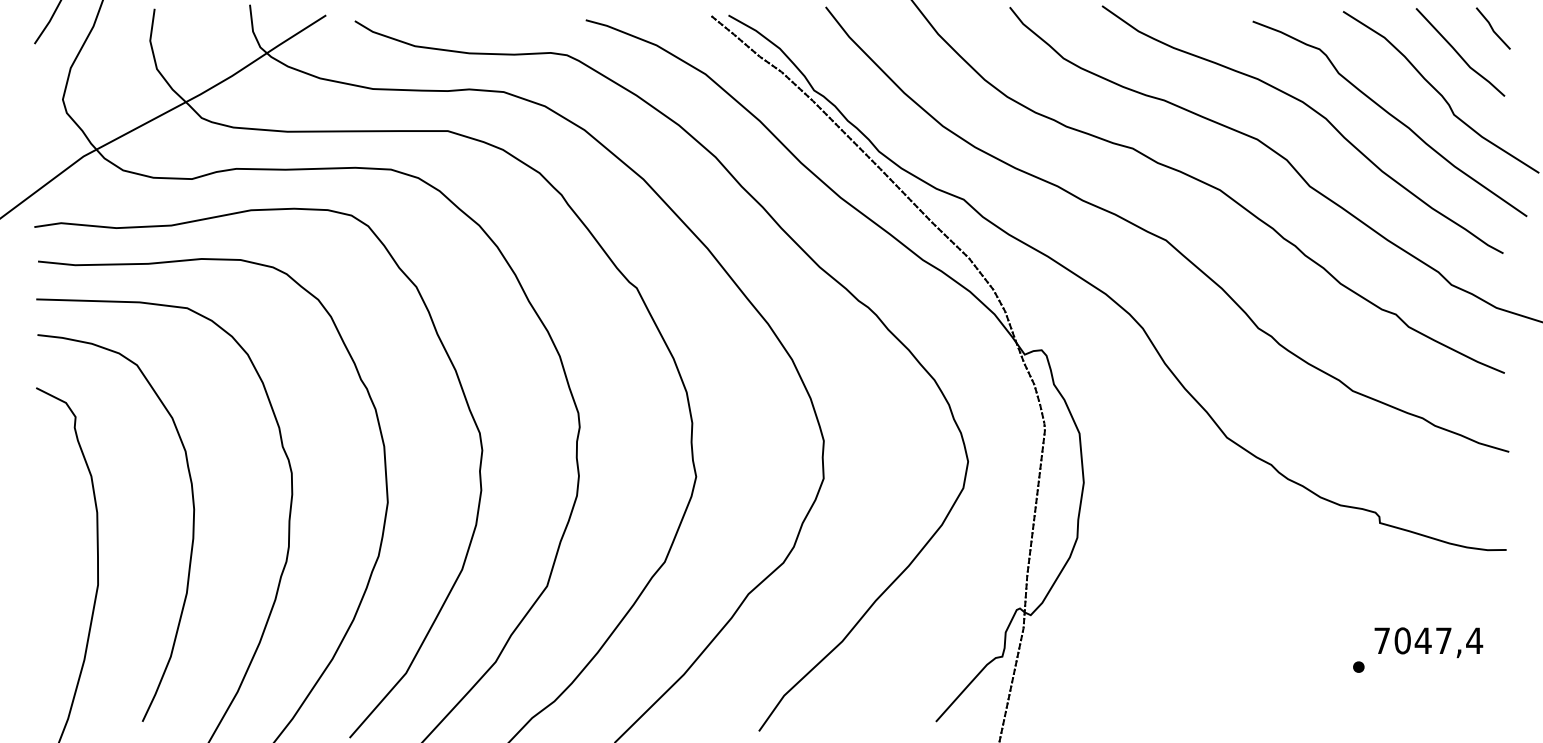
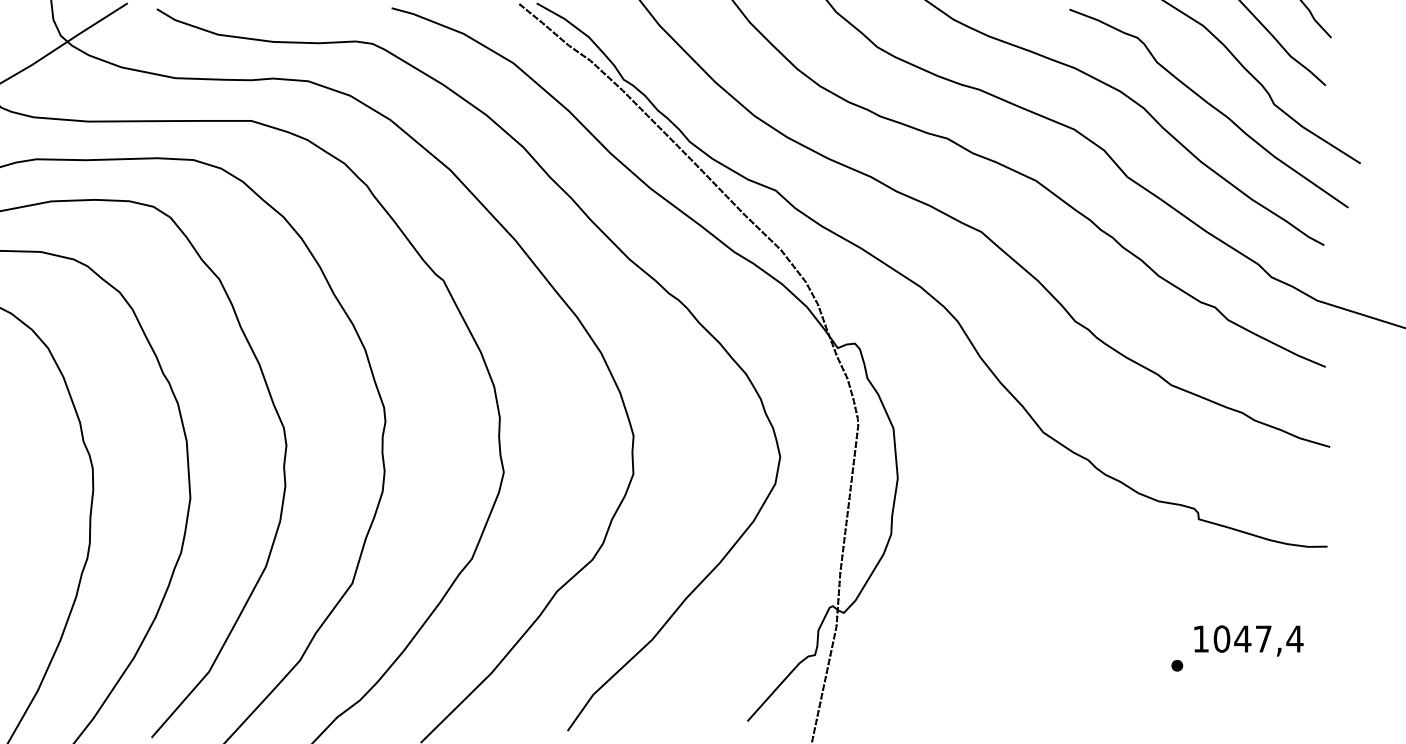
text: (1381, 640) -> (1200, 638), 7047,4 -> 1047,4

